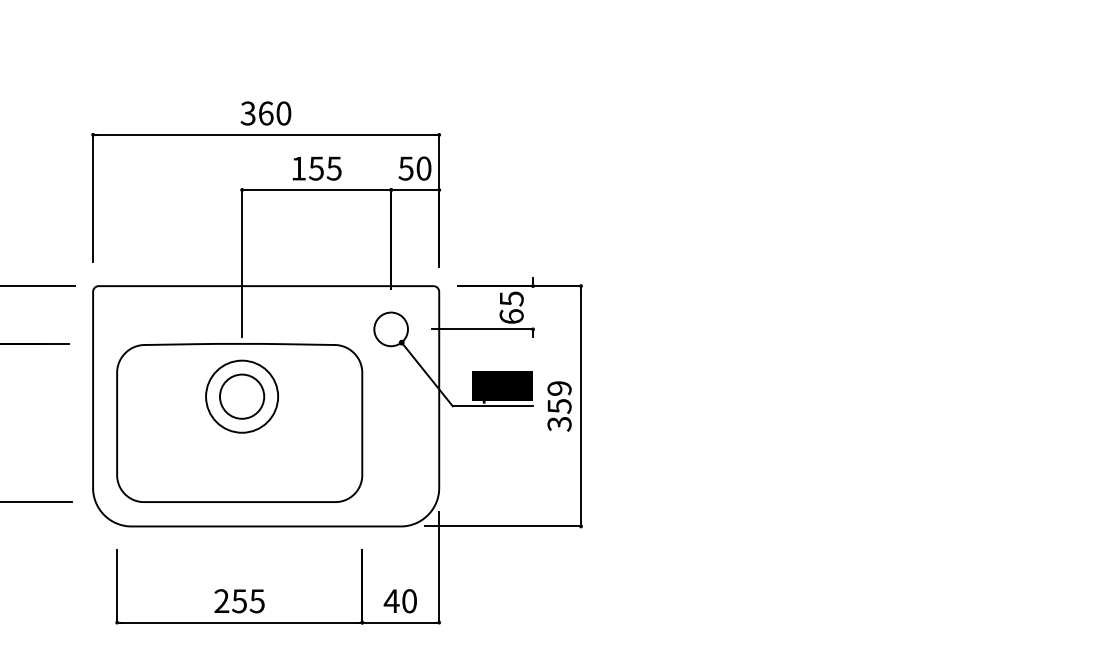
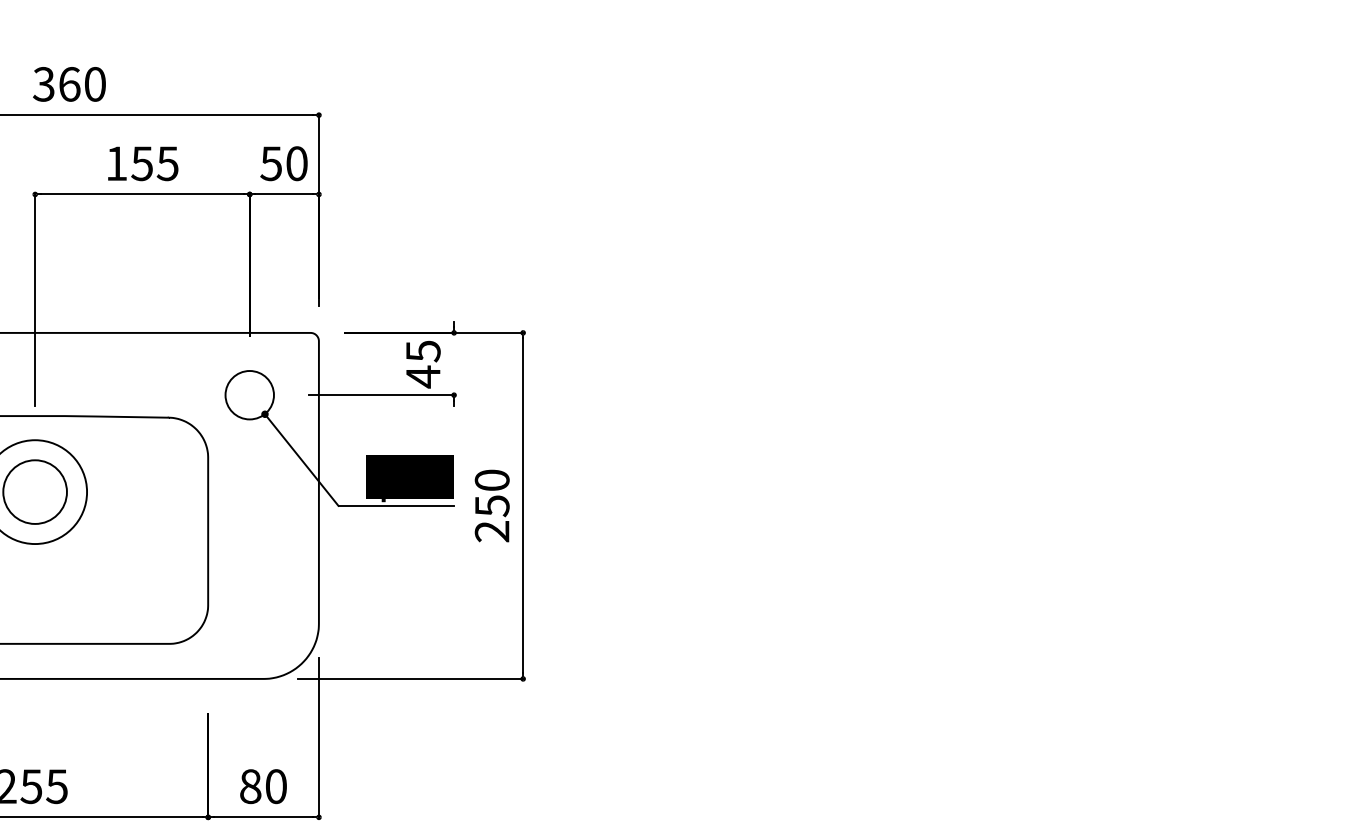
text: (511, 316) -> (423, 376), 65 -> 45
text: (559, 406) -> (492, 506), 359 -> 250
text: (391, 601) -> (250, 786), 40 -> 80

